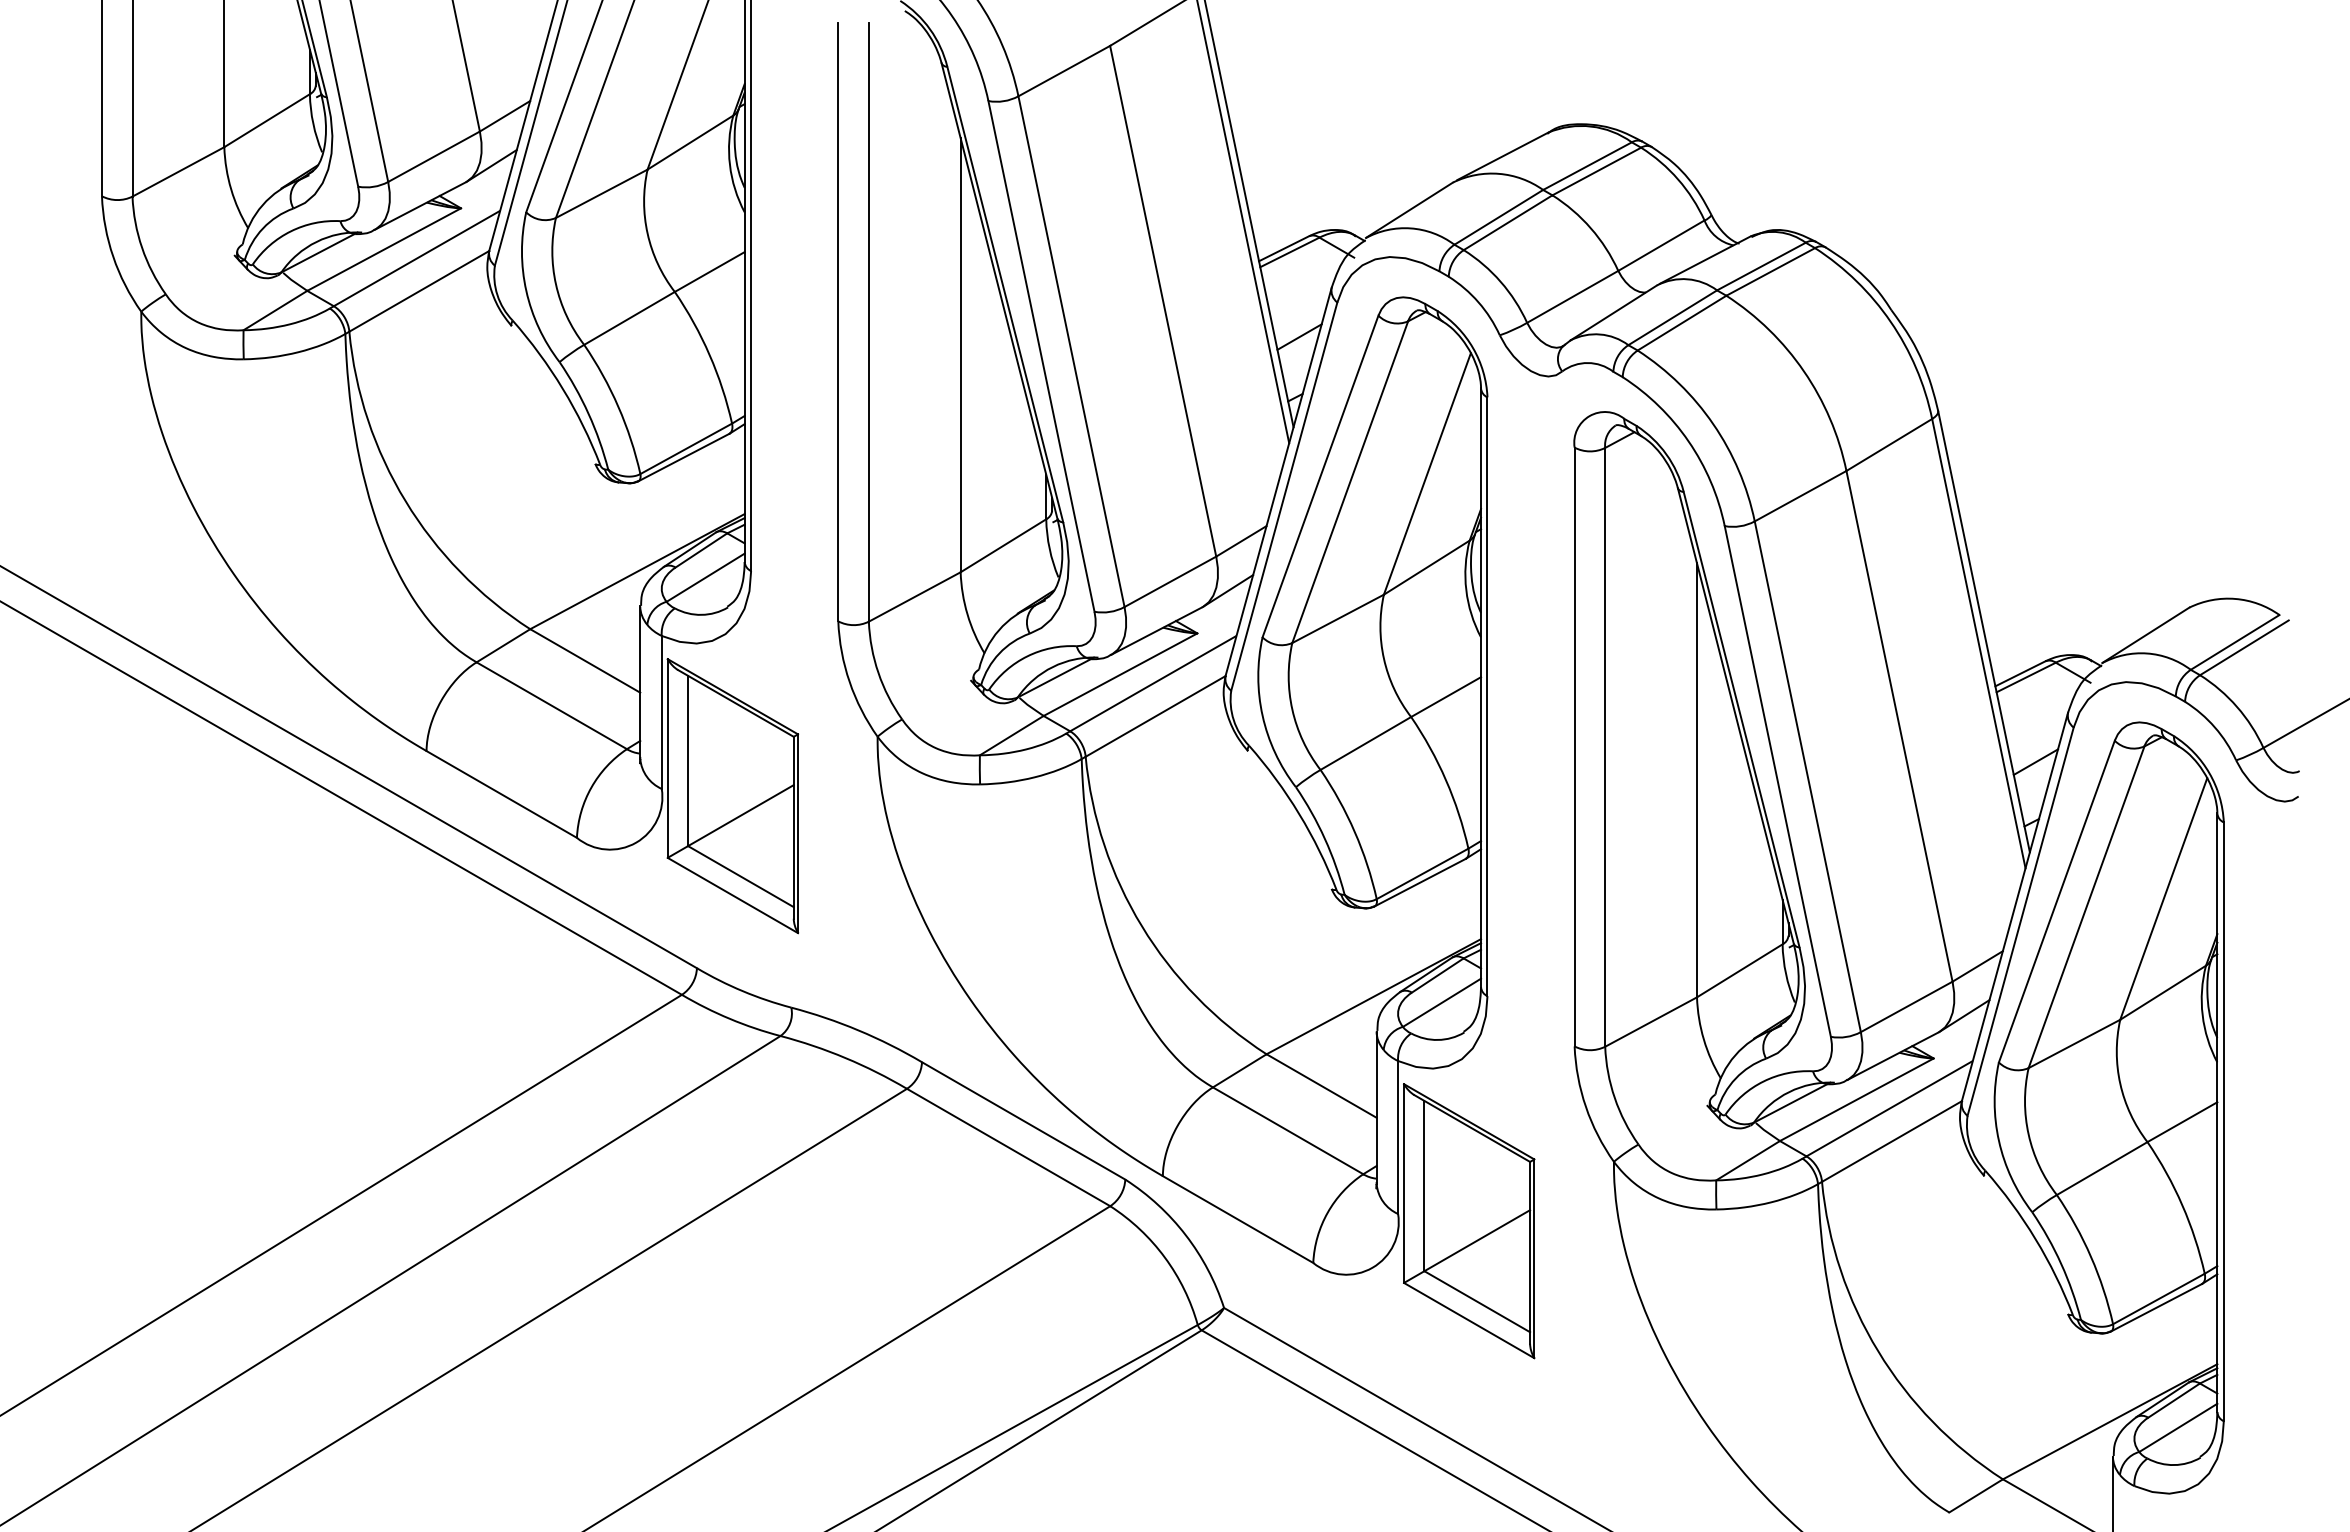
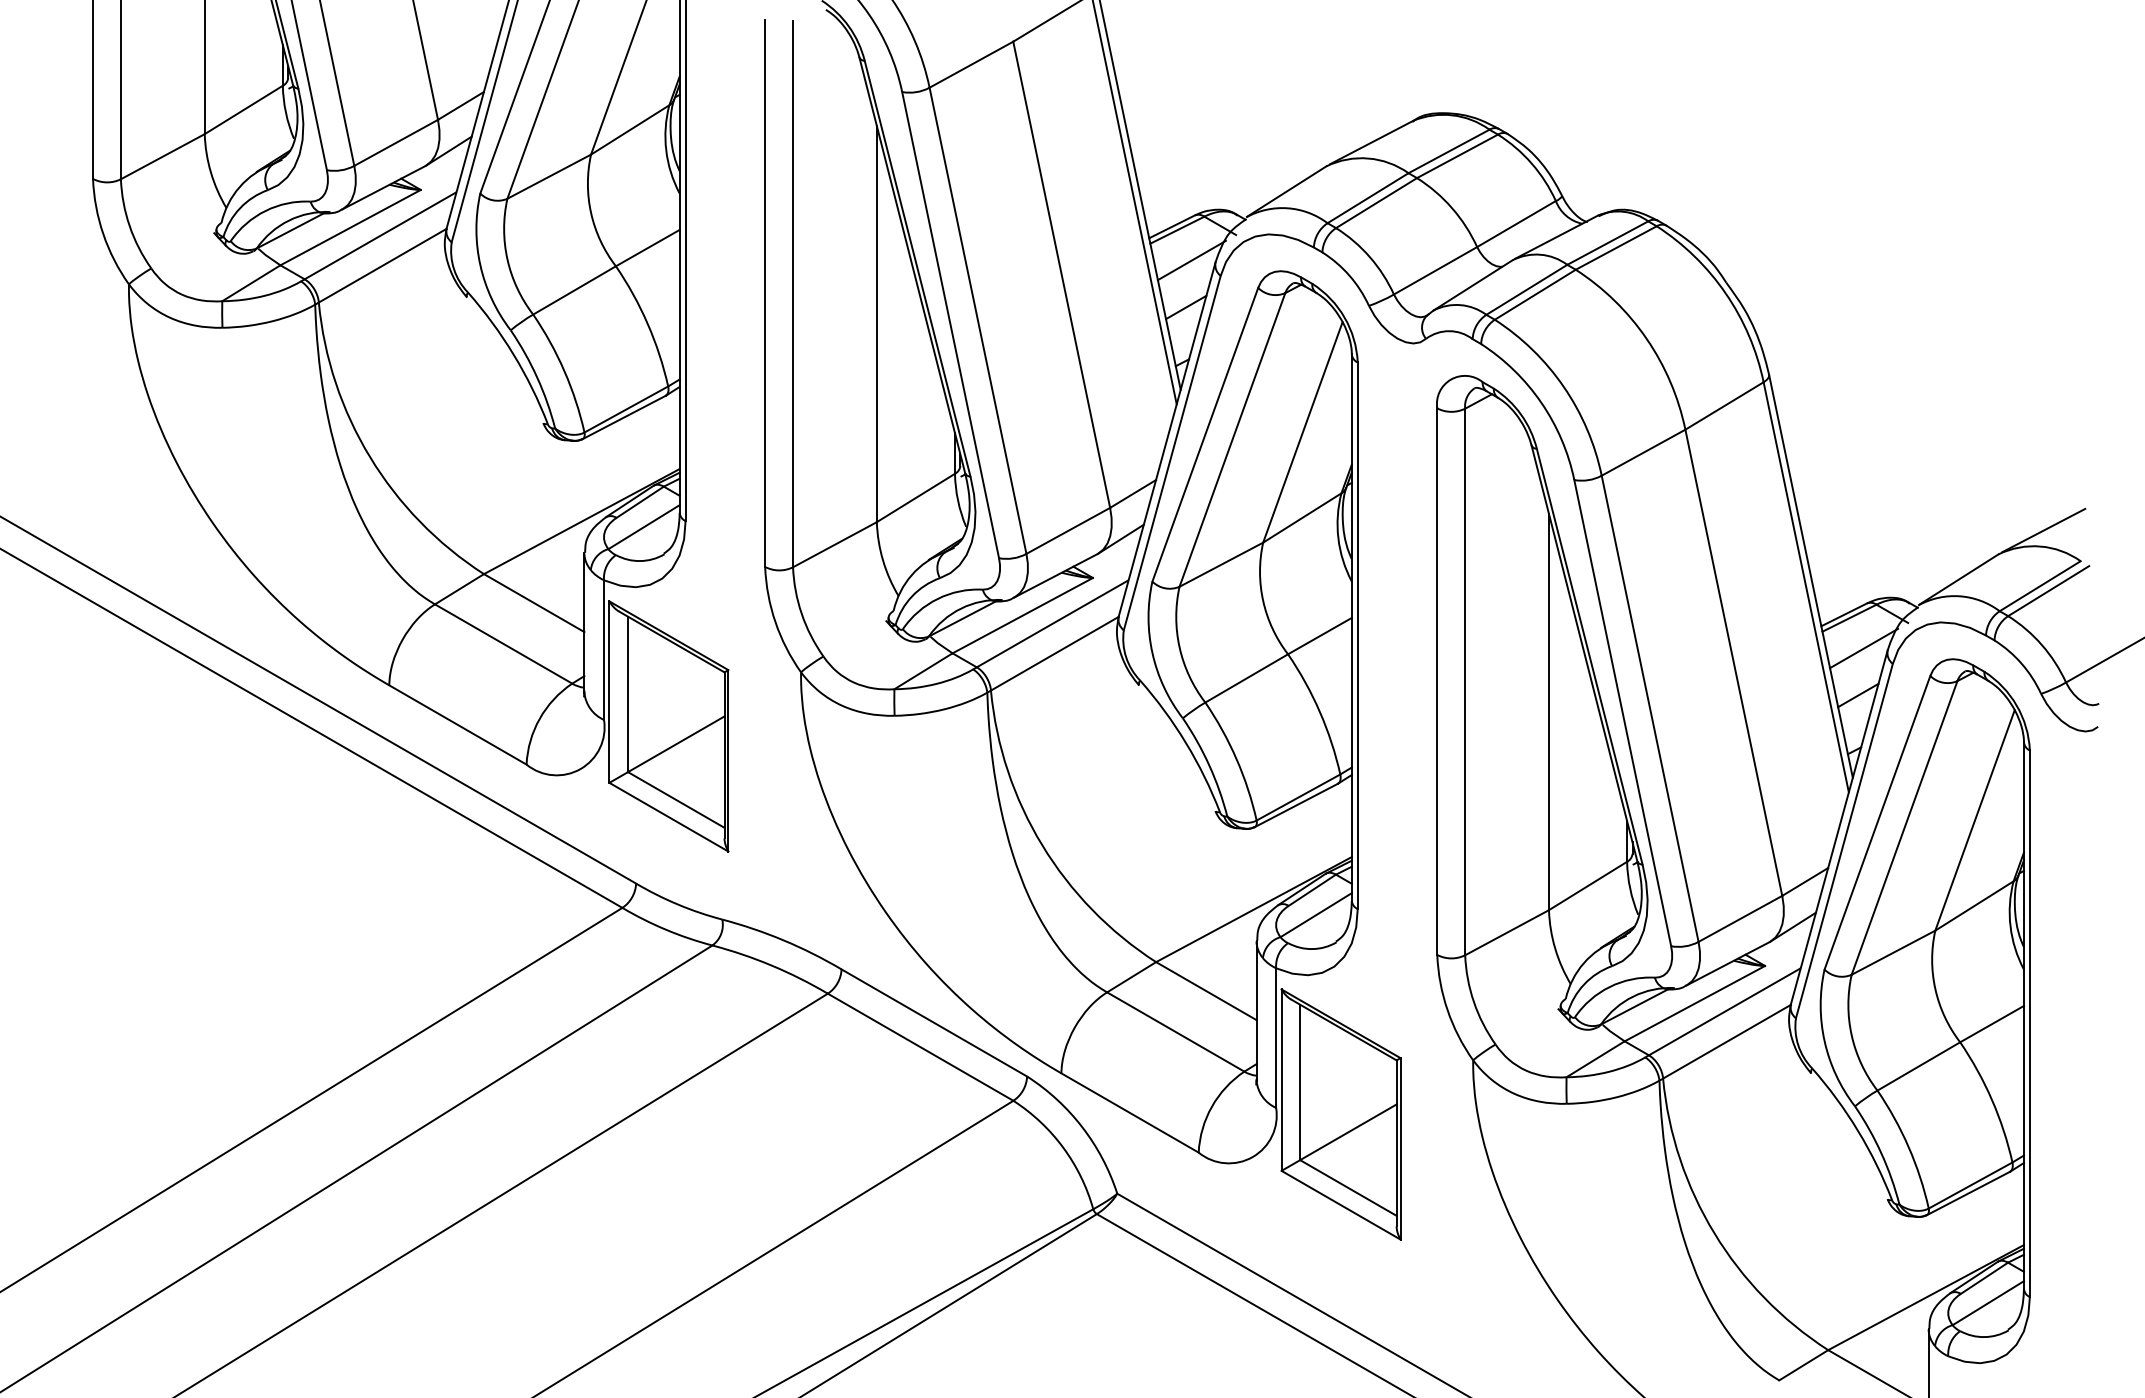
line: (1305, 285) -> (1191, 260), added
line: (2238, 581) -> (2043, 530), added
line: (2041, 710) -> (1863, 648), added

